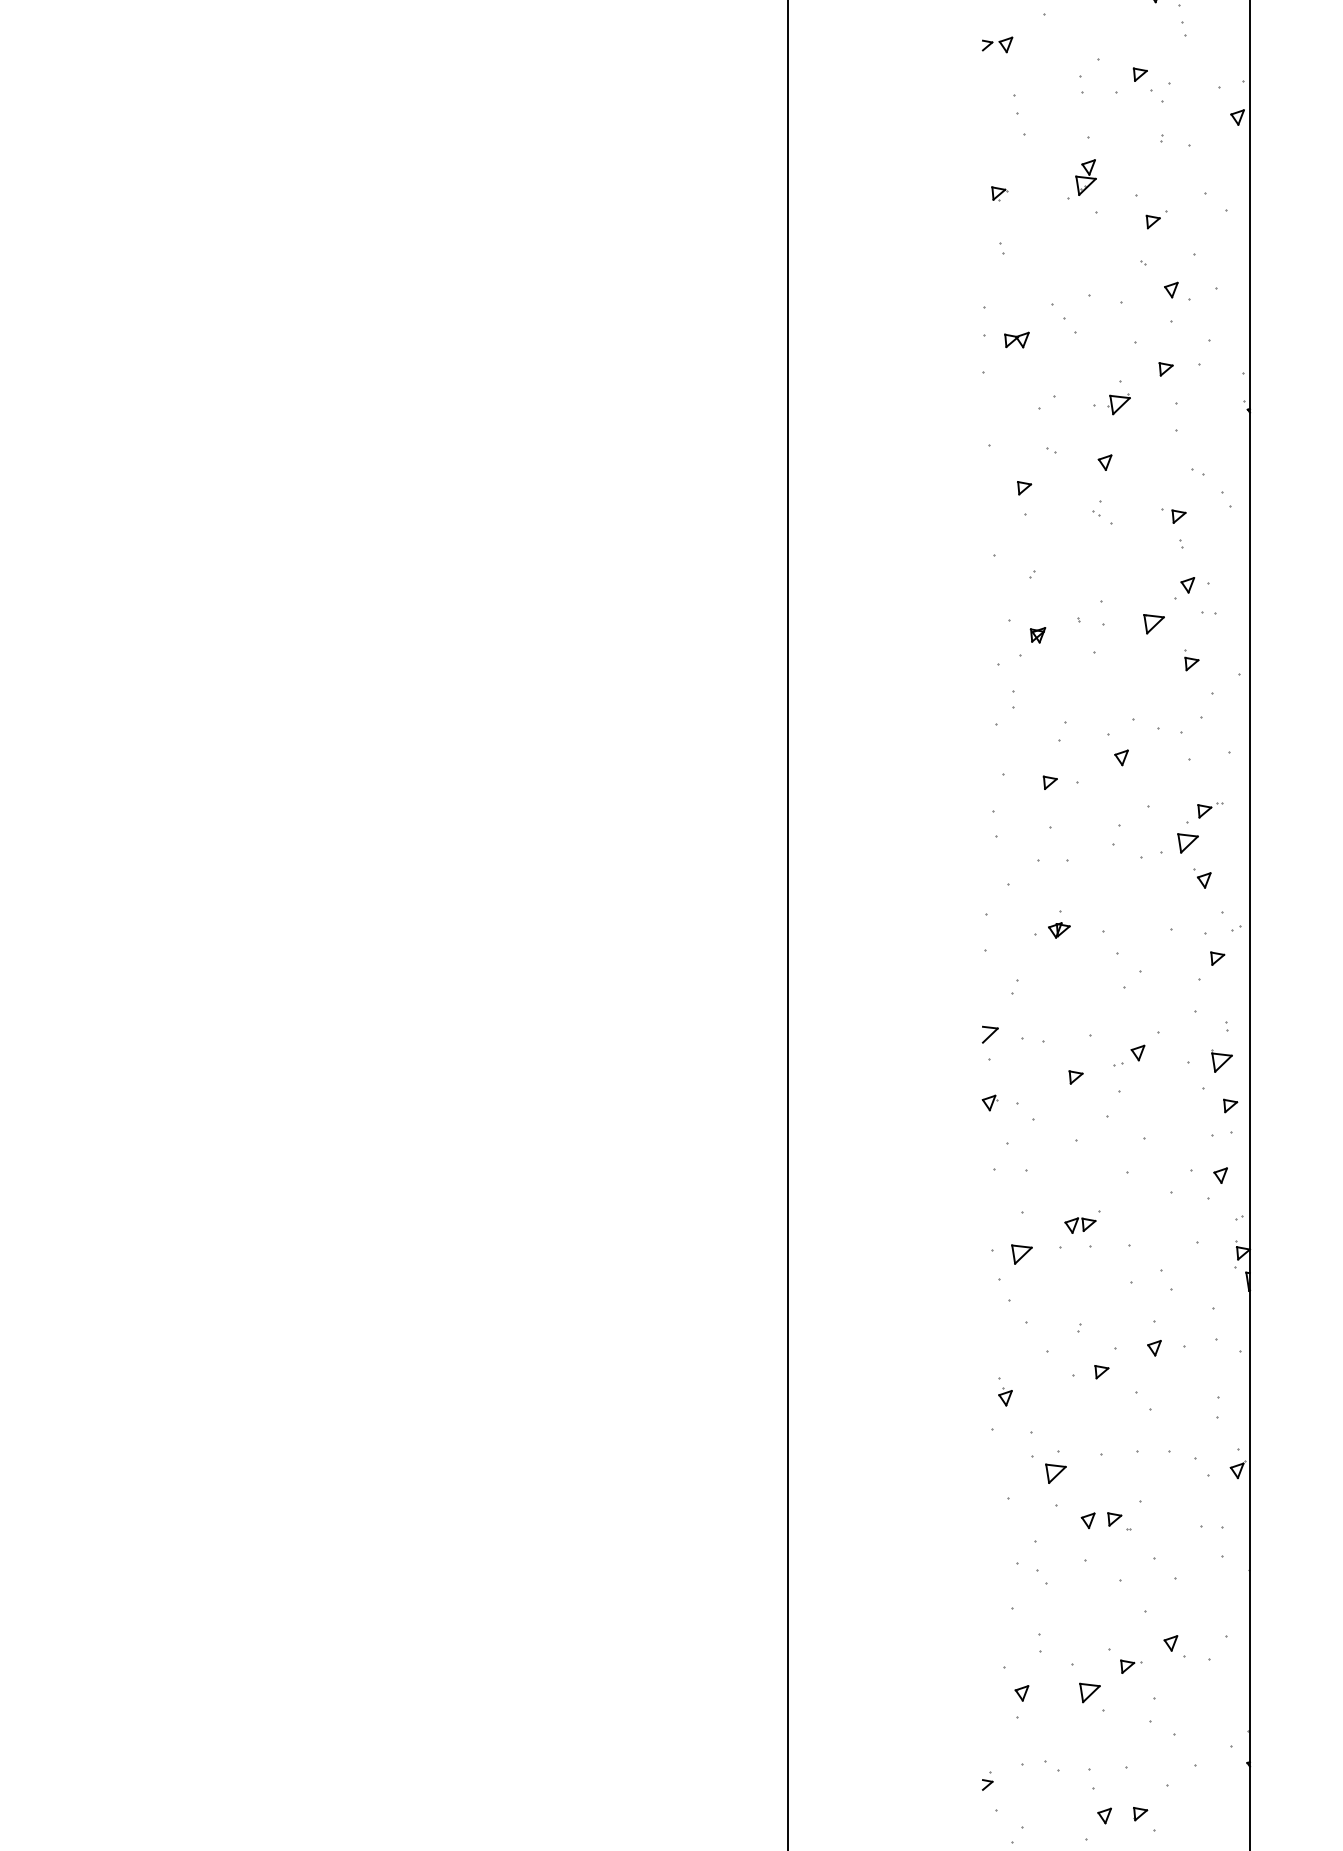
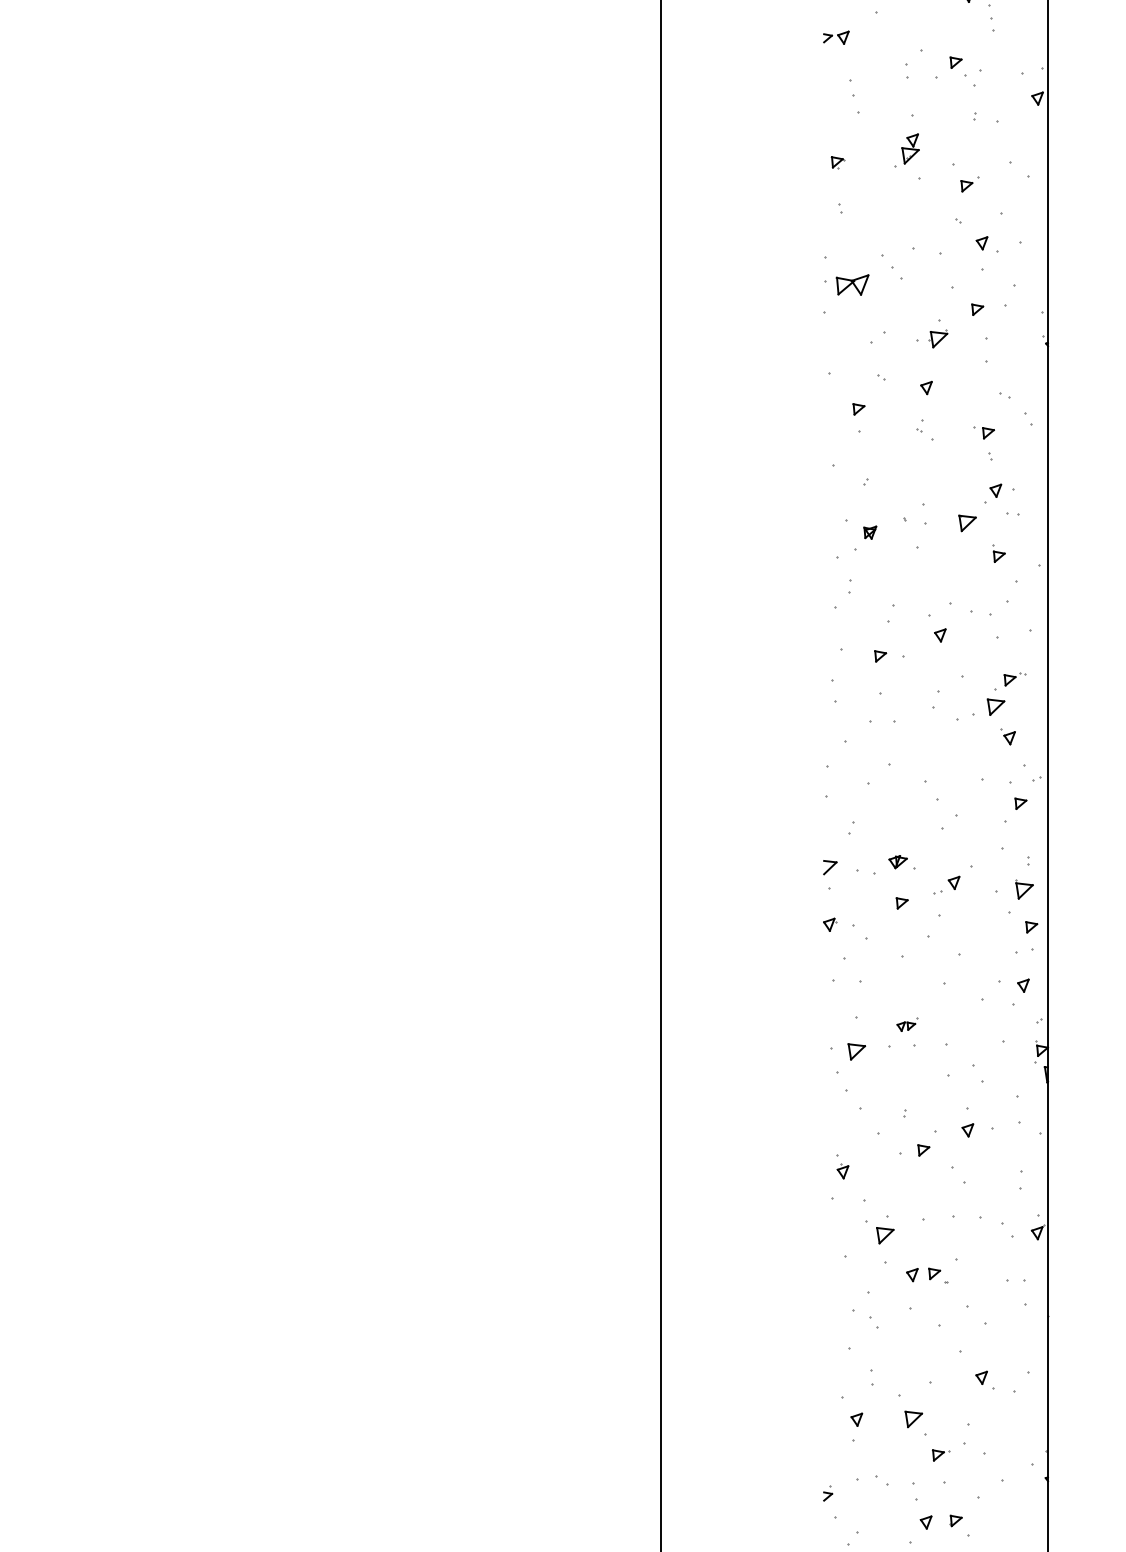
part: (1016, 340) -> (852, 285), size x1.6
part: (1058, 930) -> (897, 862), moved
part: (1082, 1221) -> (907, 1024), size x0.7
part: (1131, 1666) -> (941, 1455), moved

